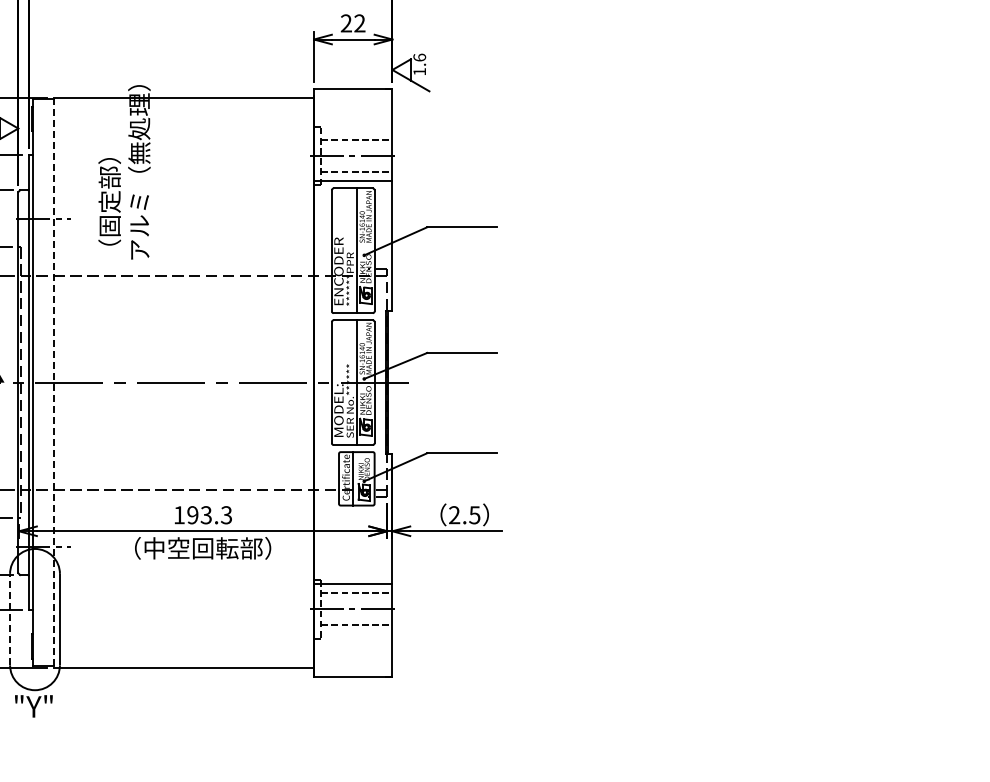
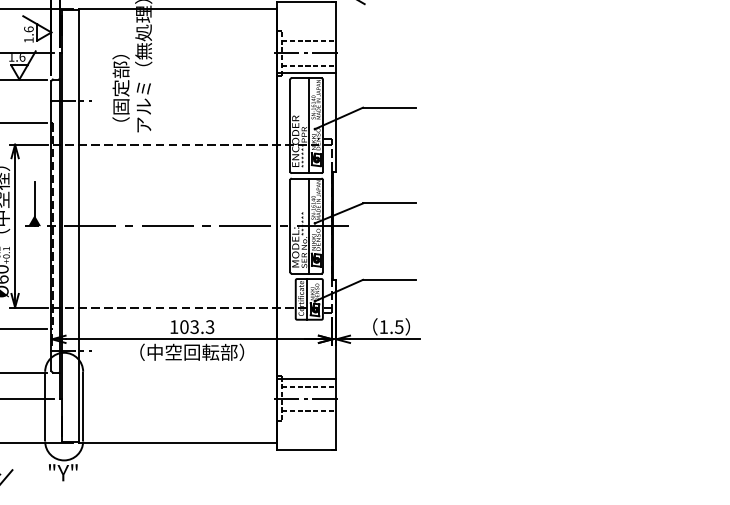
line: (53, 383) -> (78, 226), dashed -> solid
text: (192, 515) -> (184, 327), 193.3 -> 103.3
text: (454, 515) -> (383, 327), 2.5 -> 1.5
line: (10, 619) -> (45, 406), dashed -> solid

